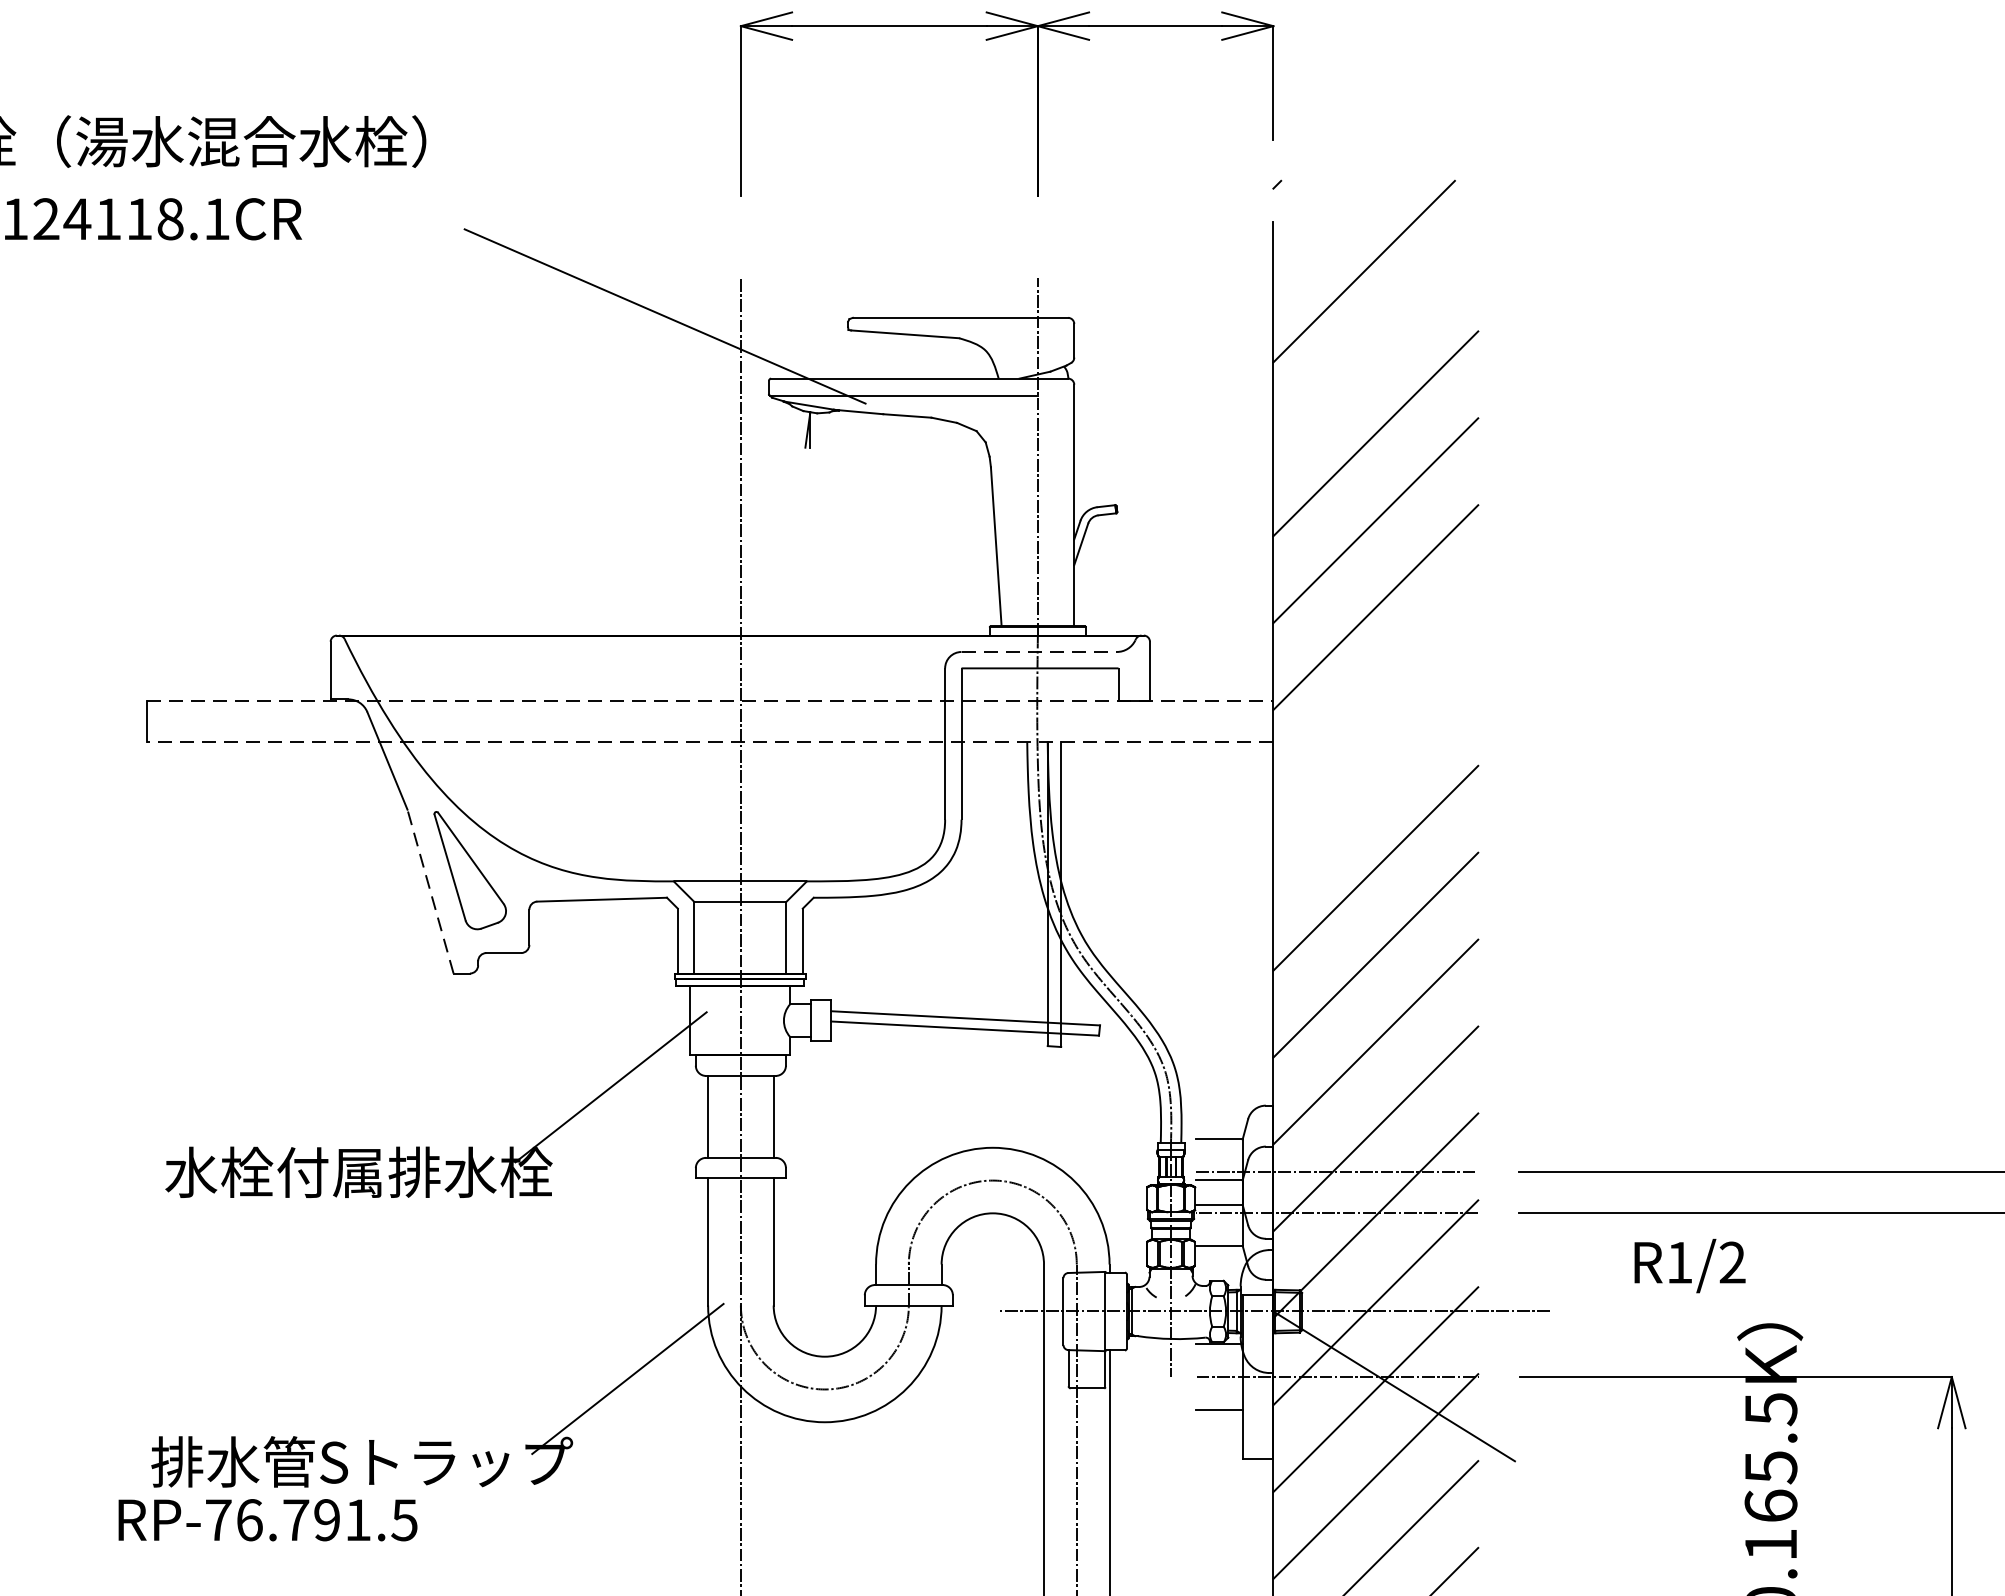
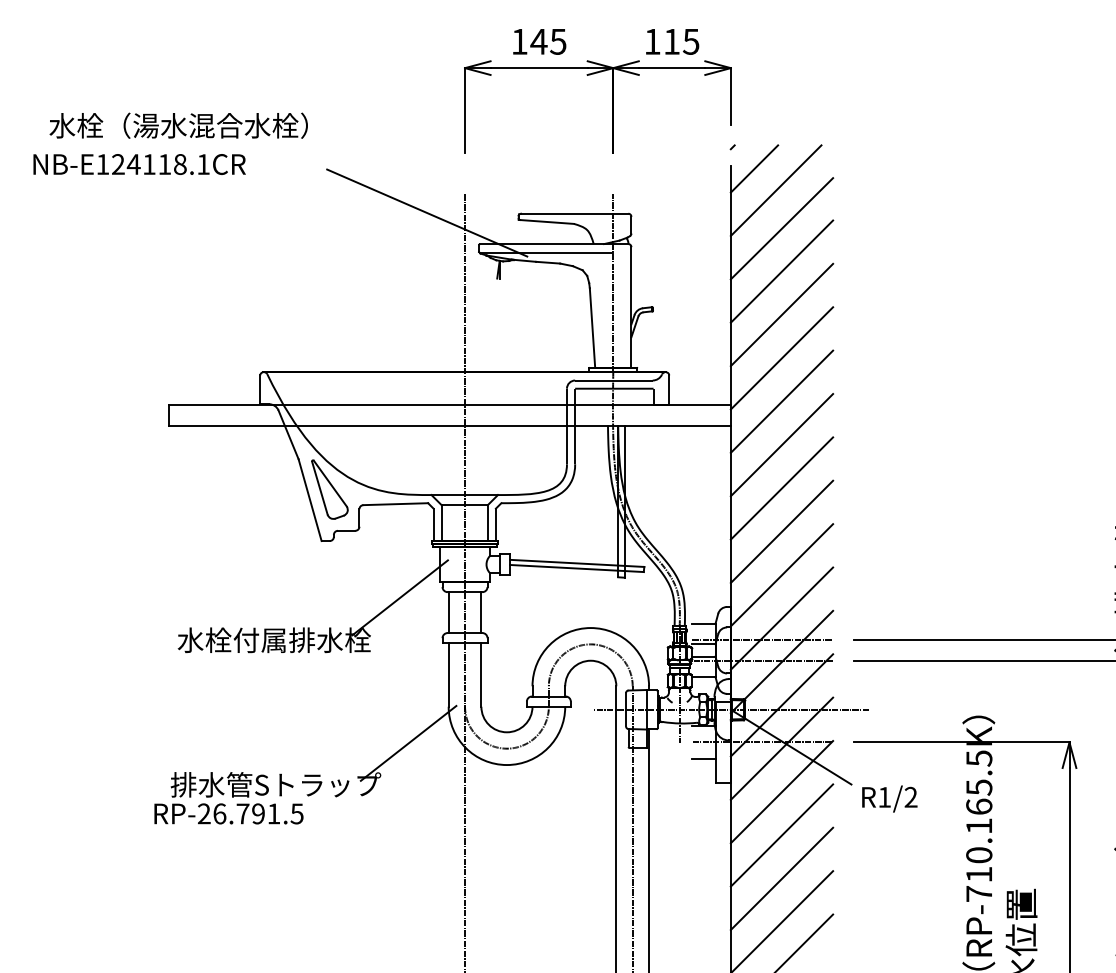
line: (1320, 227) -> (754, 168), added
line: (1374, 347) -> (781, 228), added
line: (1038, 651) -> (613, 380), dashed -> solid
line: (1374, 693) -> (781, 401), added
line: (711, 702) -> (450, 405), dashed -> solid
line: (709, 742) -> (449, 425), dashed -> solid
line: (1374, 782) -> (781, 445), added
line: (429, 890) -> (309, 499), dashed -> solid
text: (1689, 1264) -> (889, 798), moved
text: (216, 1519) -> (203, 813), RP-76.791.5 -> RP-26.791.5

